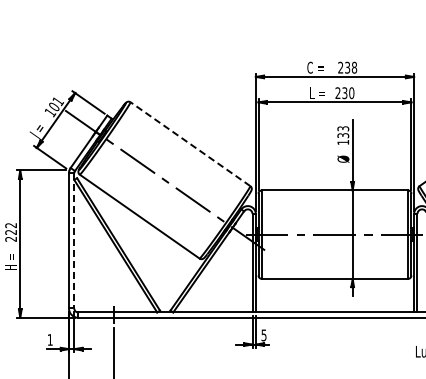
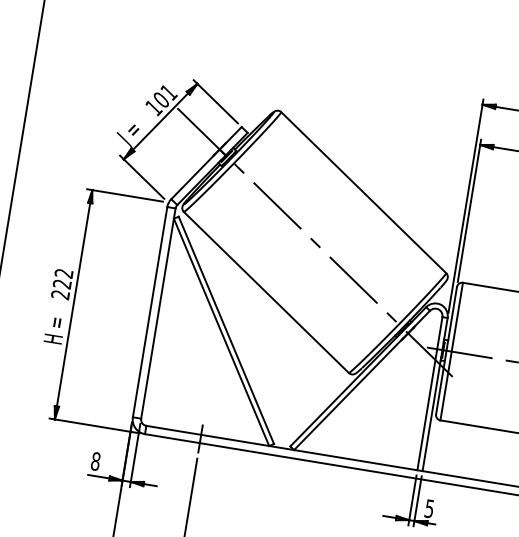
line: (190, 143) -> (363, 191), dashed -> solid
line: (74, 240) -> (158, 312), dashed -> solid
text: (49, 339) -> (94, 460), 1 -> 8

